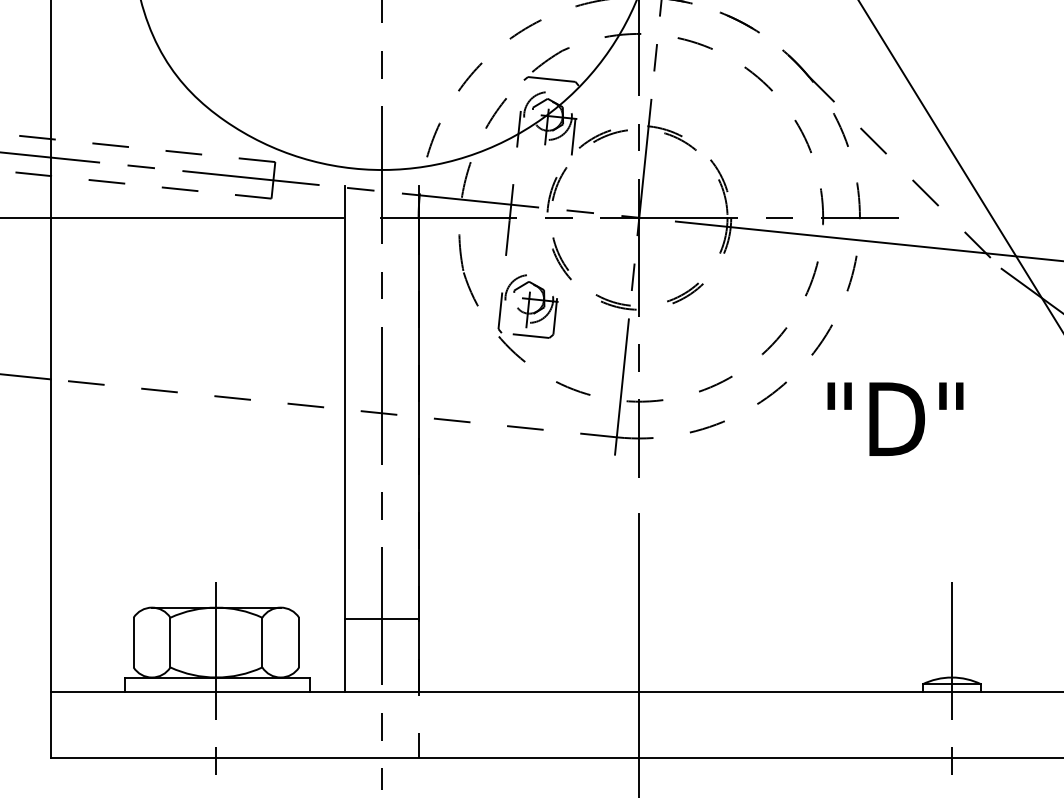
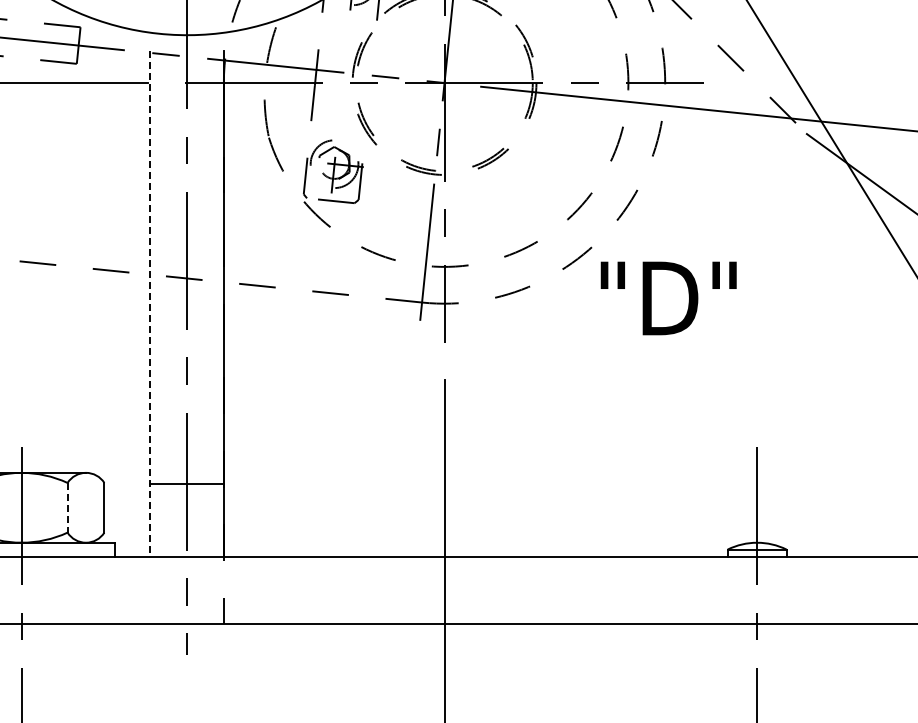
text: (895, 418) -> (668, 297), moved
line: (345, 439) -> (150, 304), solid -> dashed
line: (262, 642) -> (67, 507), solid -> dashed

